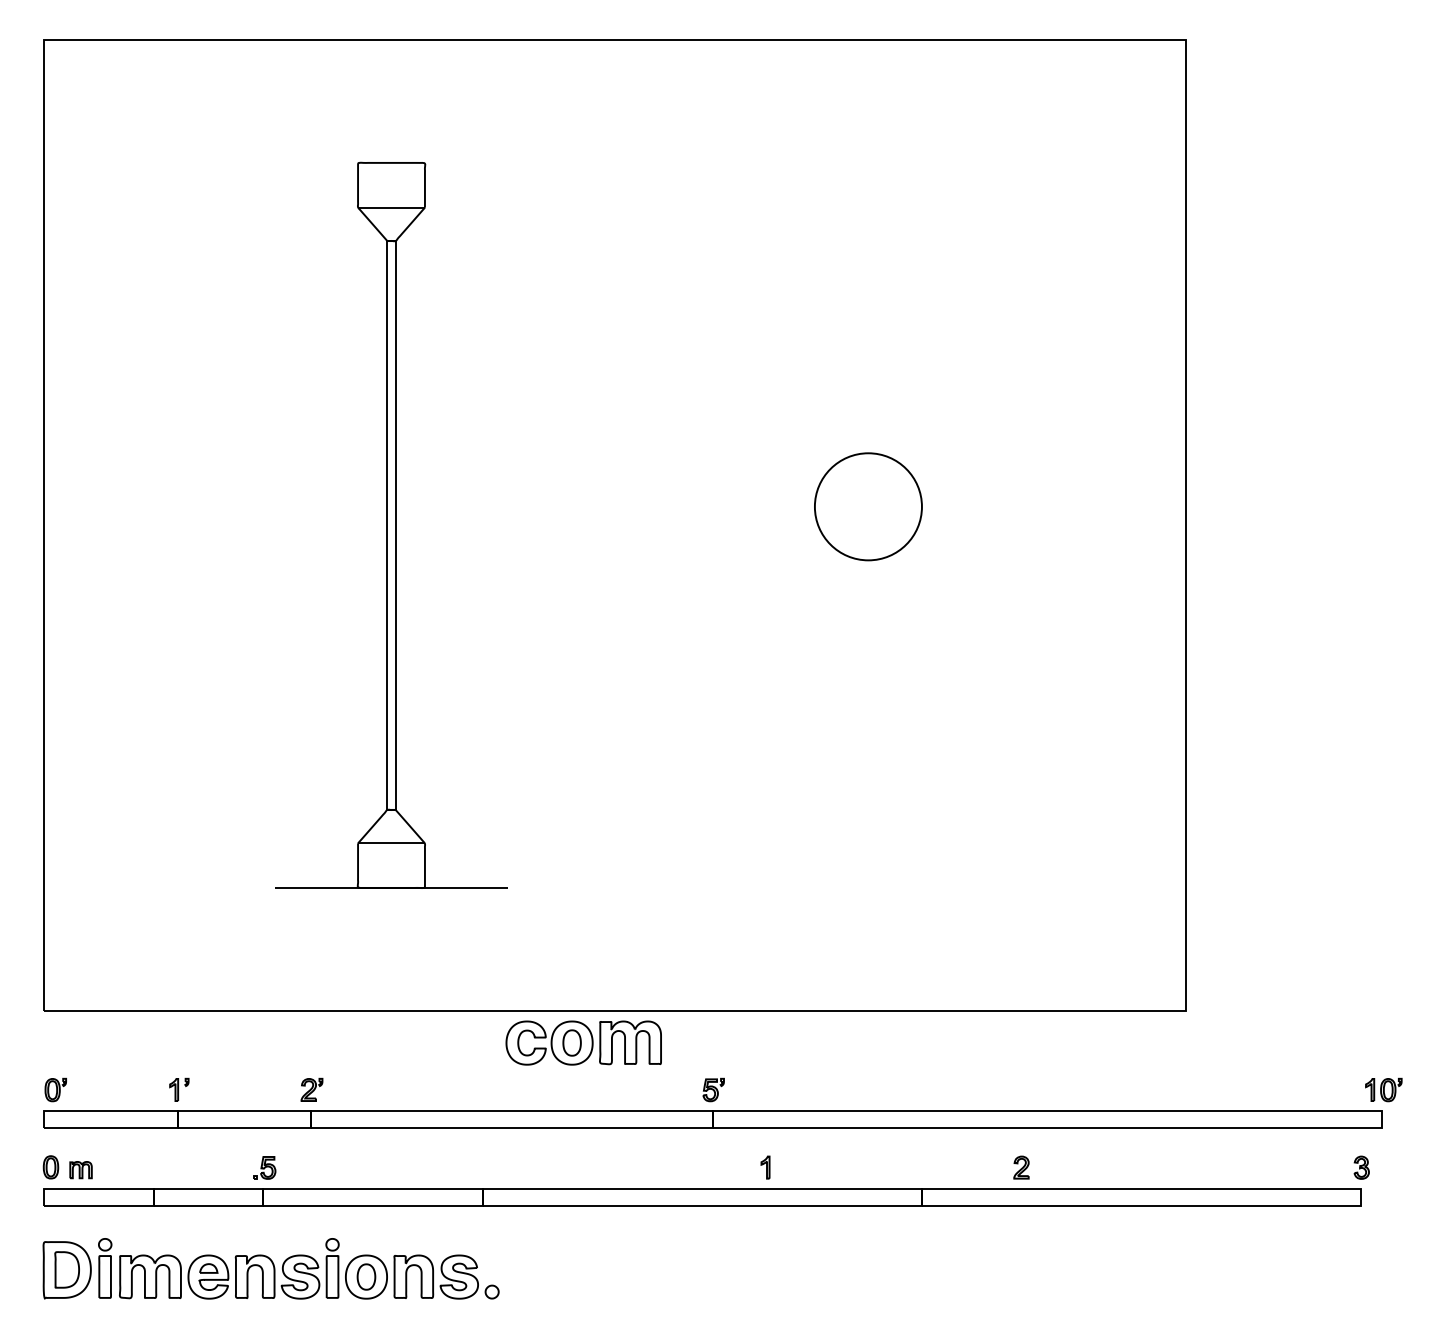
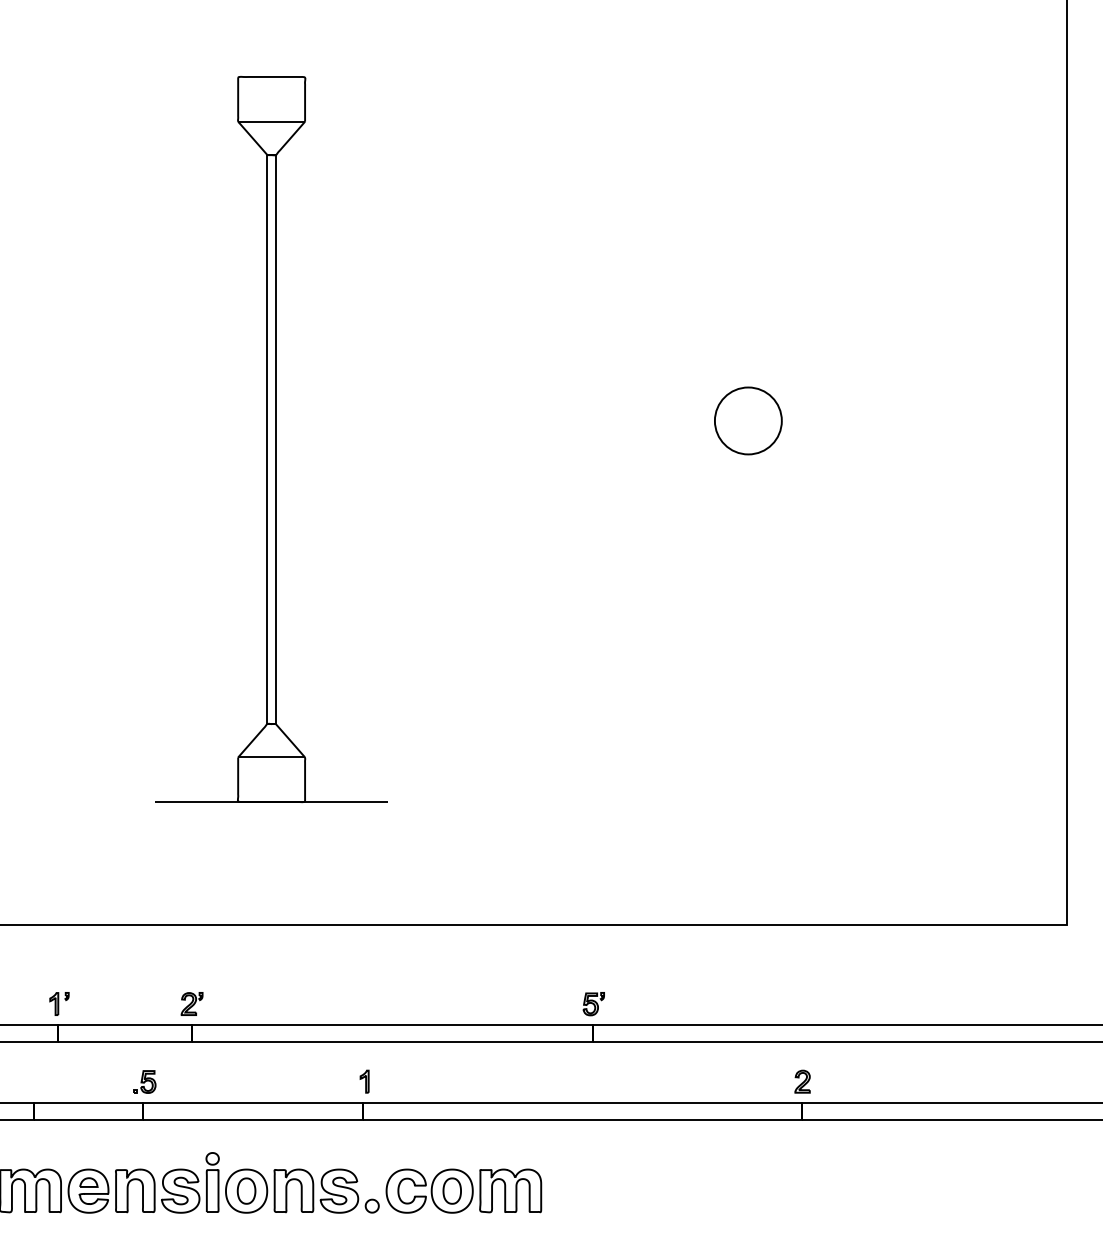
circle: (867, 506) -> (747, 420), size x0.62
part: (583, 1042) -> (463, 1190), moved
part: (765, 1167) -> (364, 1081), moved
part: (1021, 1167) -> (802, 1081), moved

